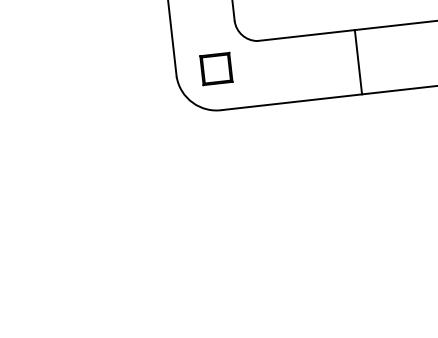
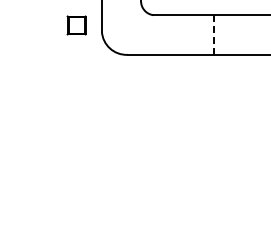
line: (358, 63) -> (213, 35), solid -> dashed
part: (216, 69) -> (76, 25), moved

